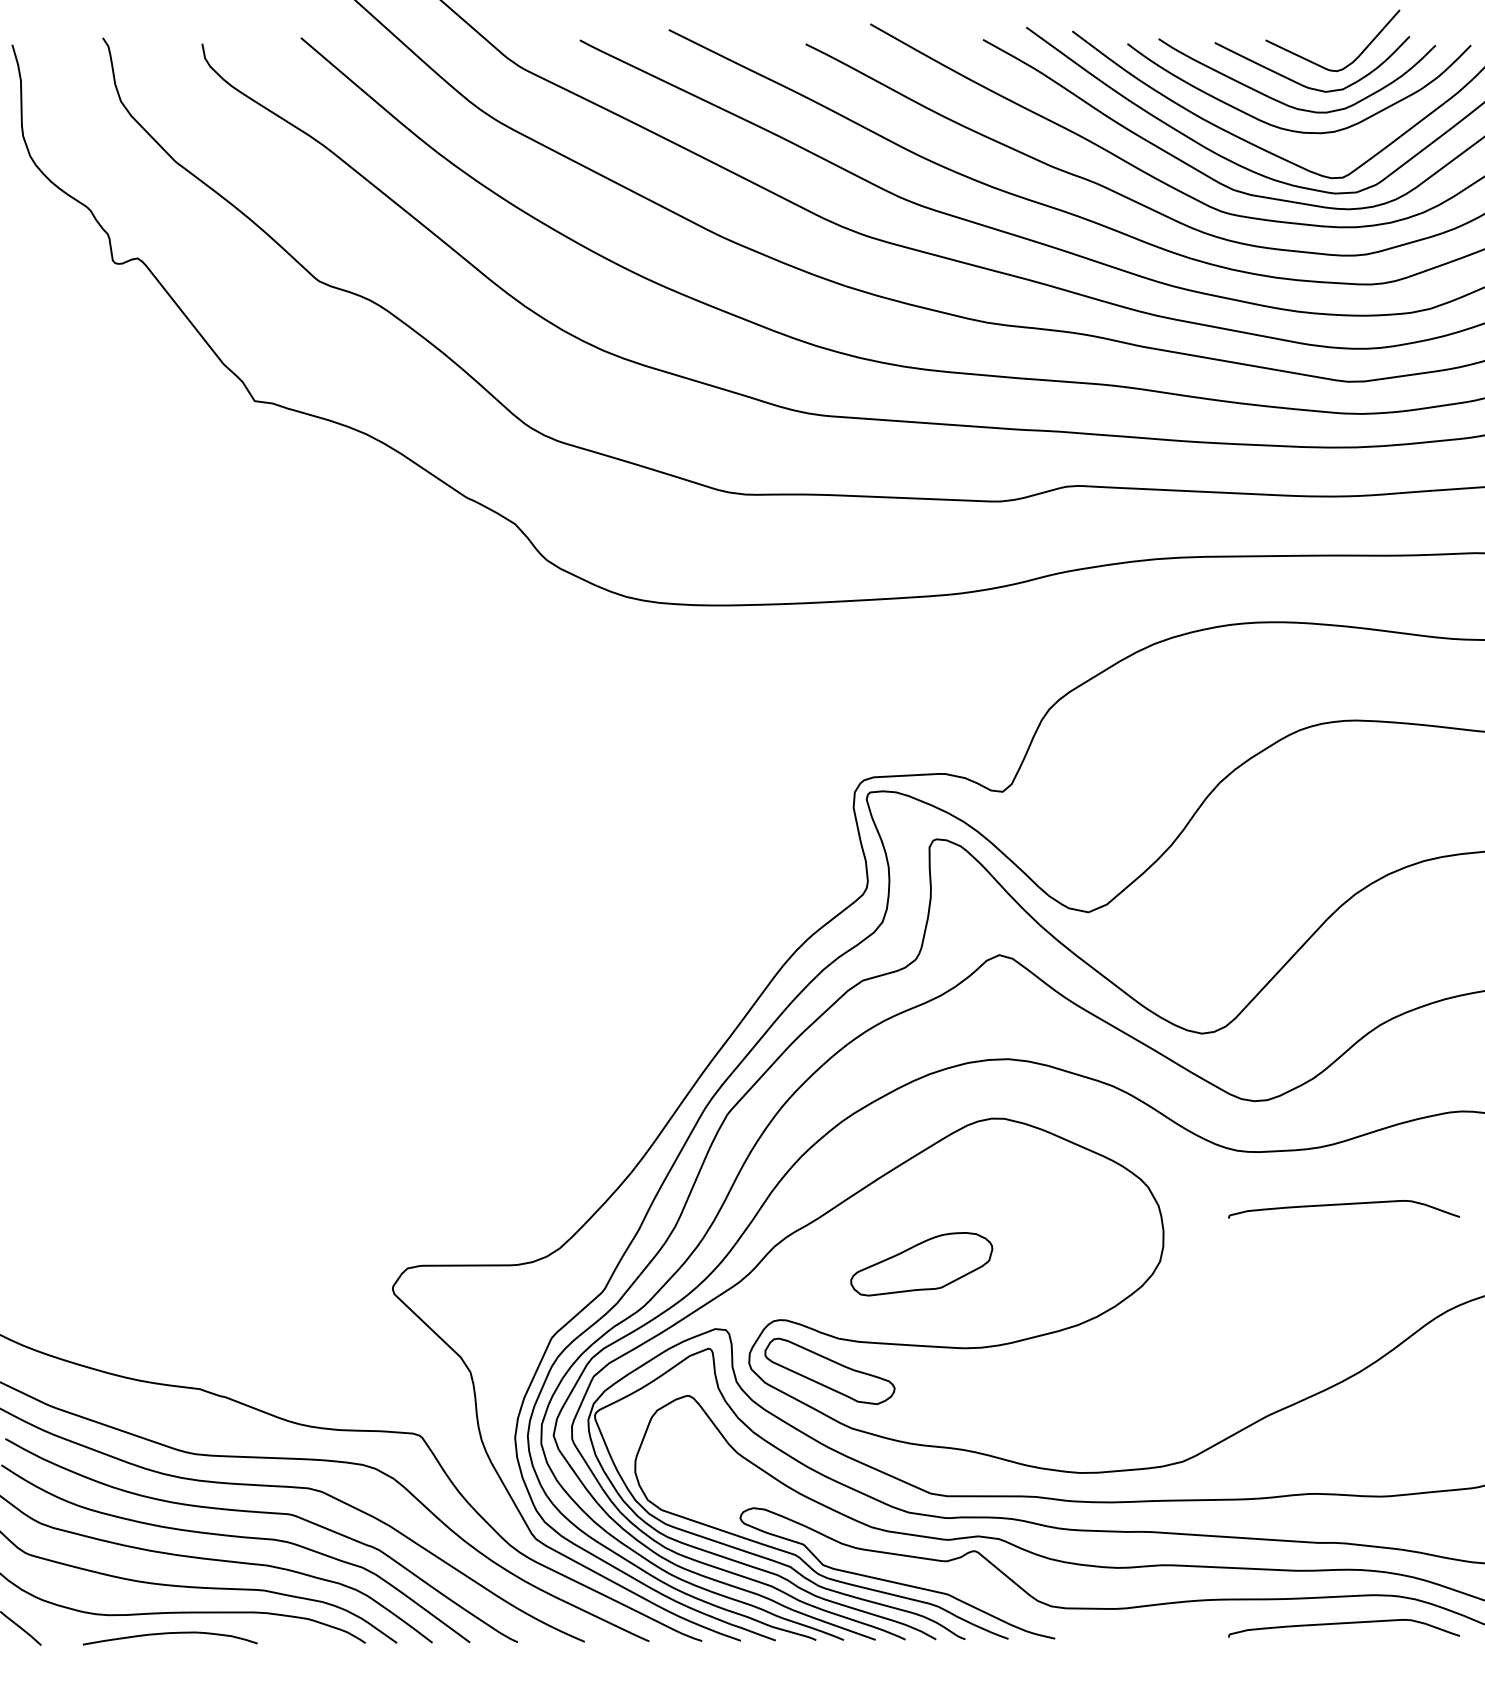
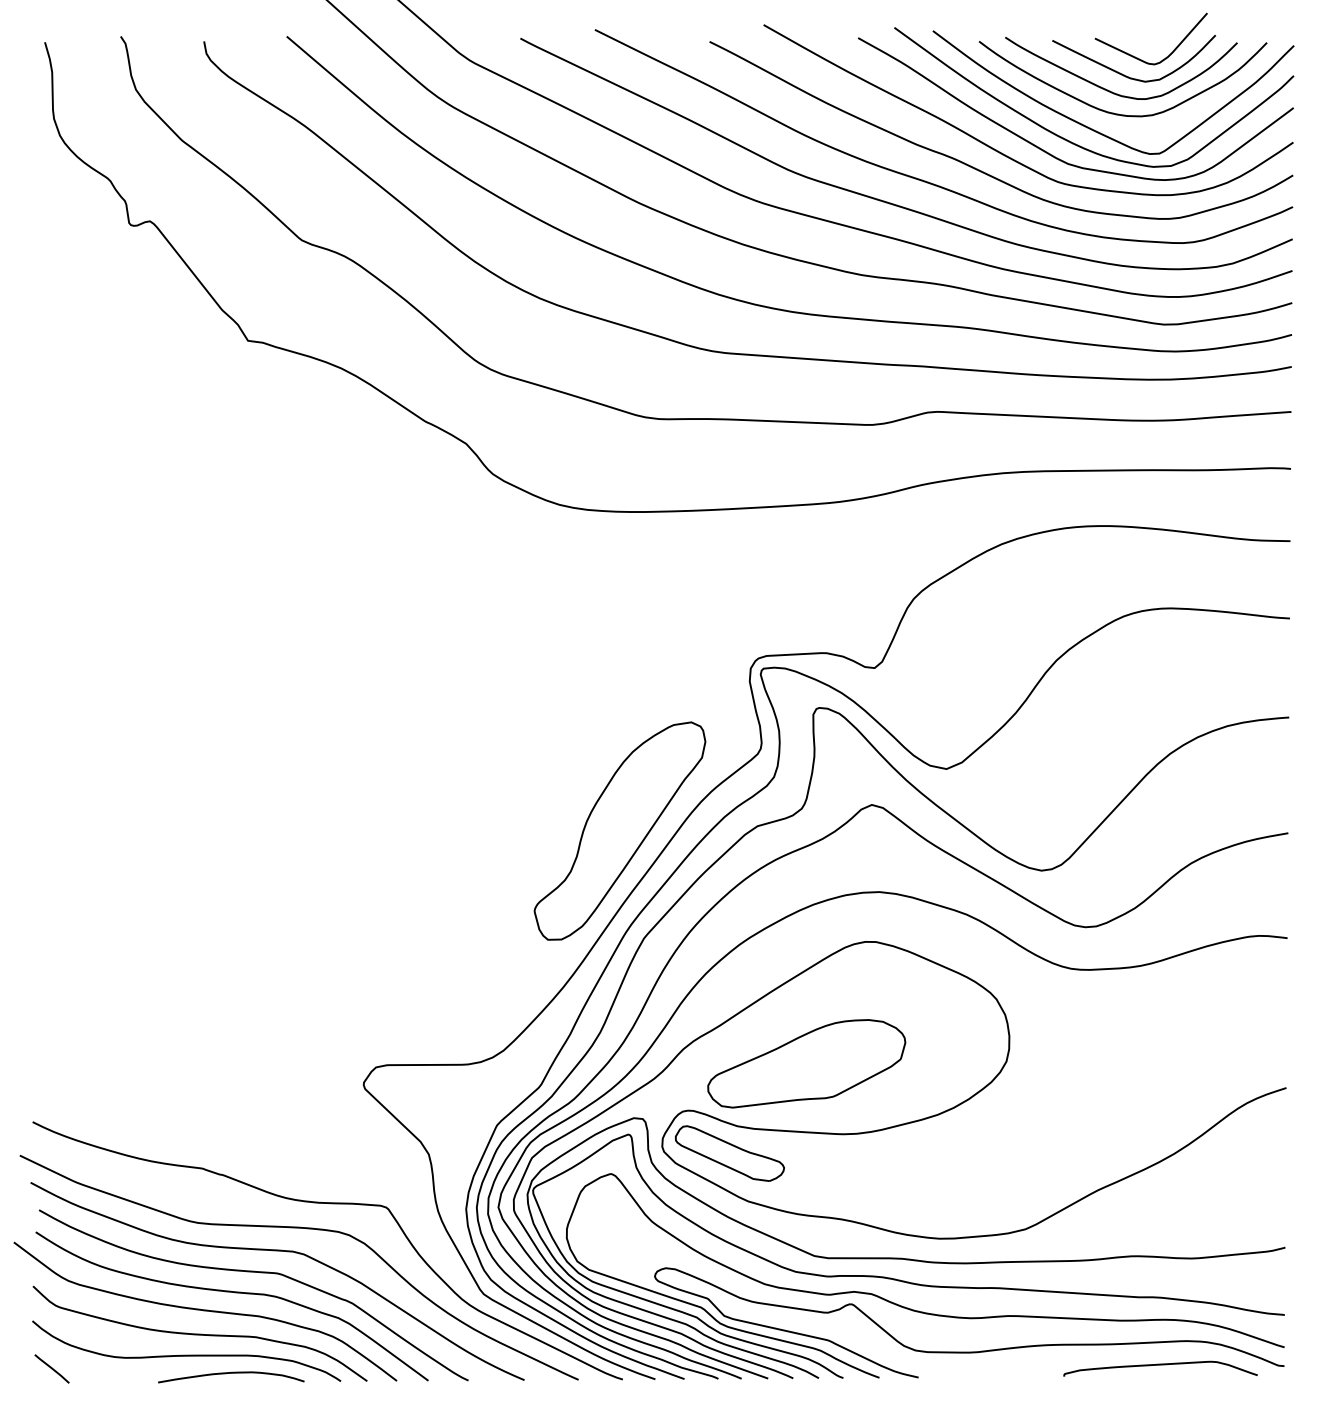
part: (698, 985) -> (619, 830), added
curve: (1343, 1205) -> (1160, 1014), removed
part: (921, 1263) -> (806, 1063), size x1.67
part: (170, 1638) -> (231, 1377), moved

